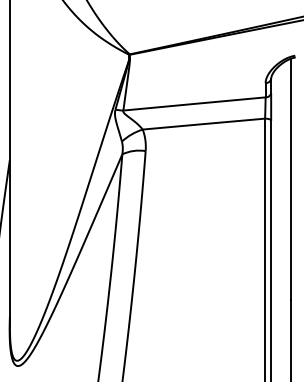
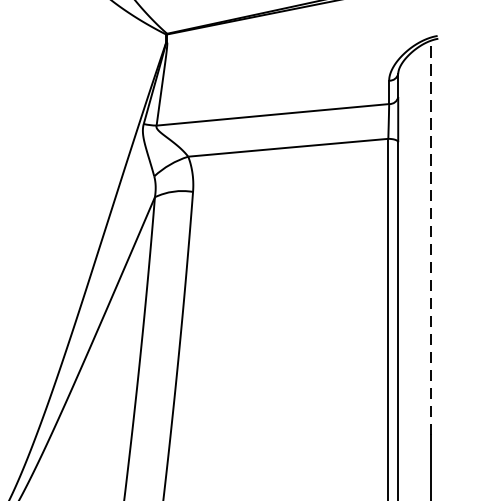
line: (291, 179) -> (431, 238), solid -> dashed

